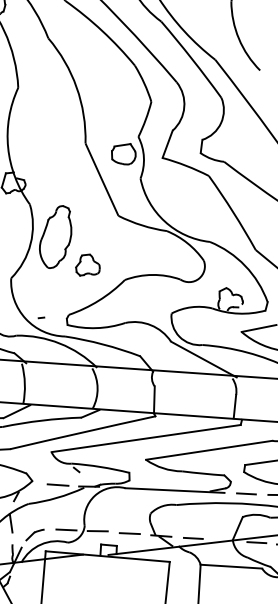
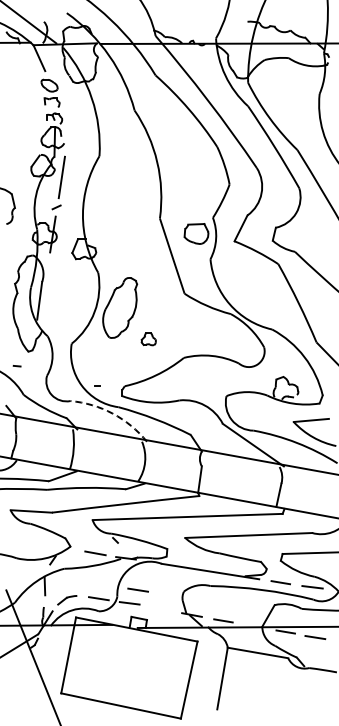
part: (87, 265) -> (148, 339), size x0.6
arc: (59, 343) -> (112, 413), solid -> dashed
line: (129, 532) -> (137, 589), moved

